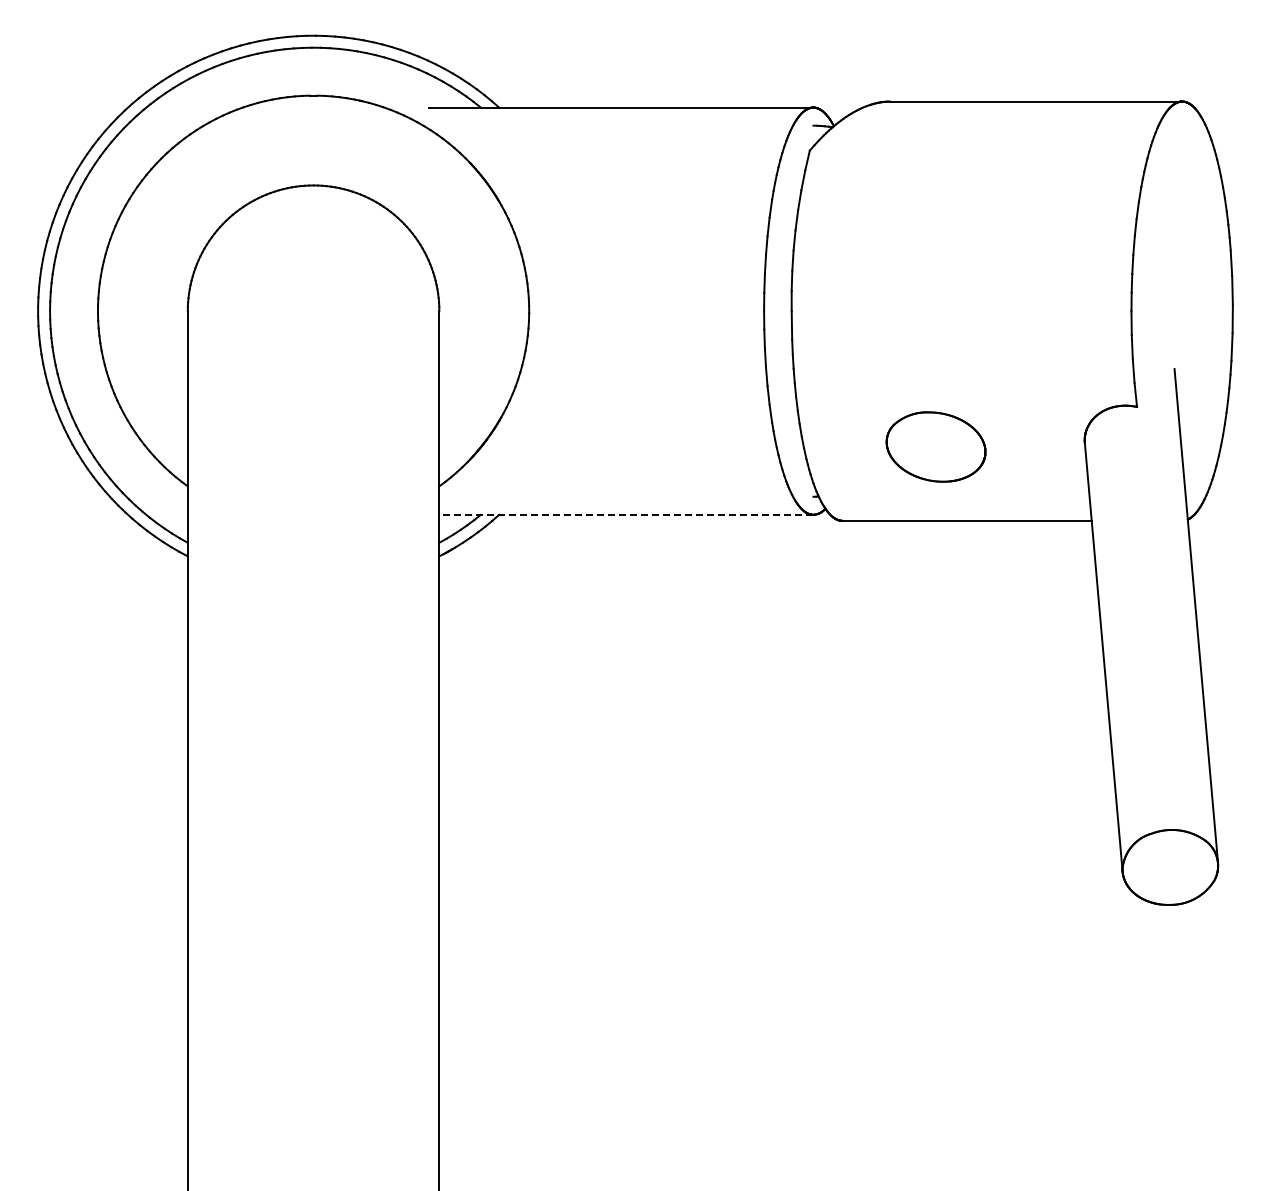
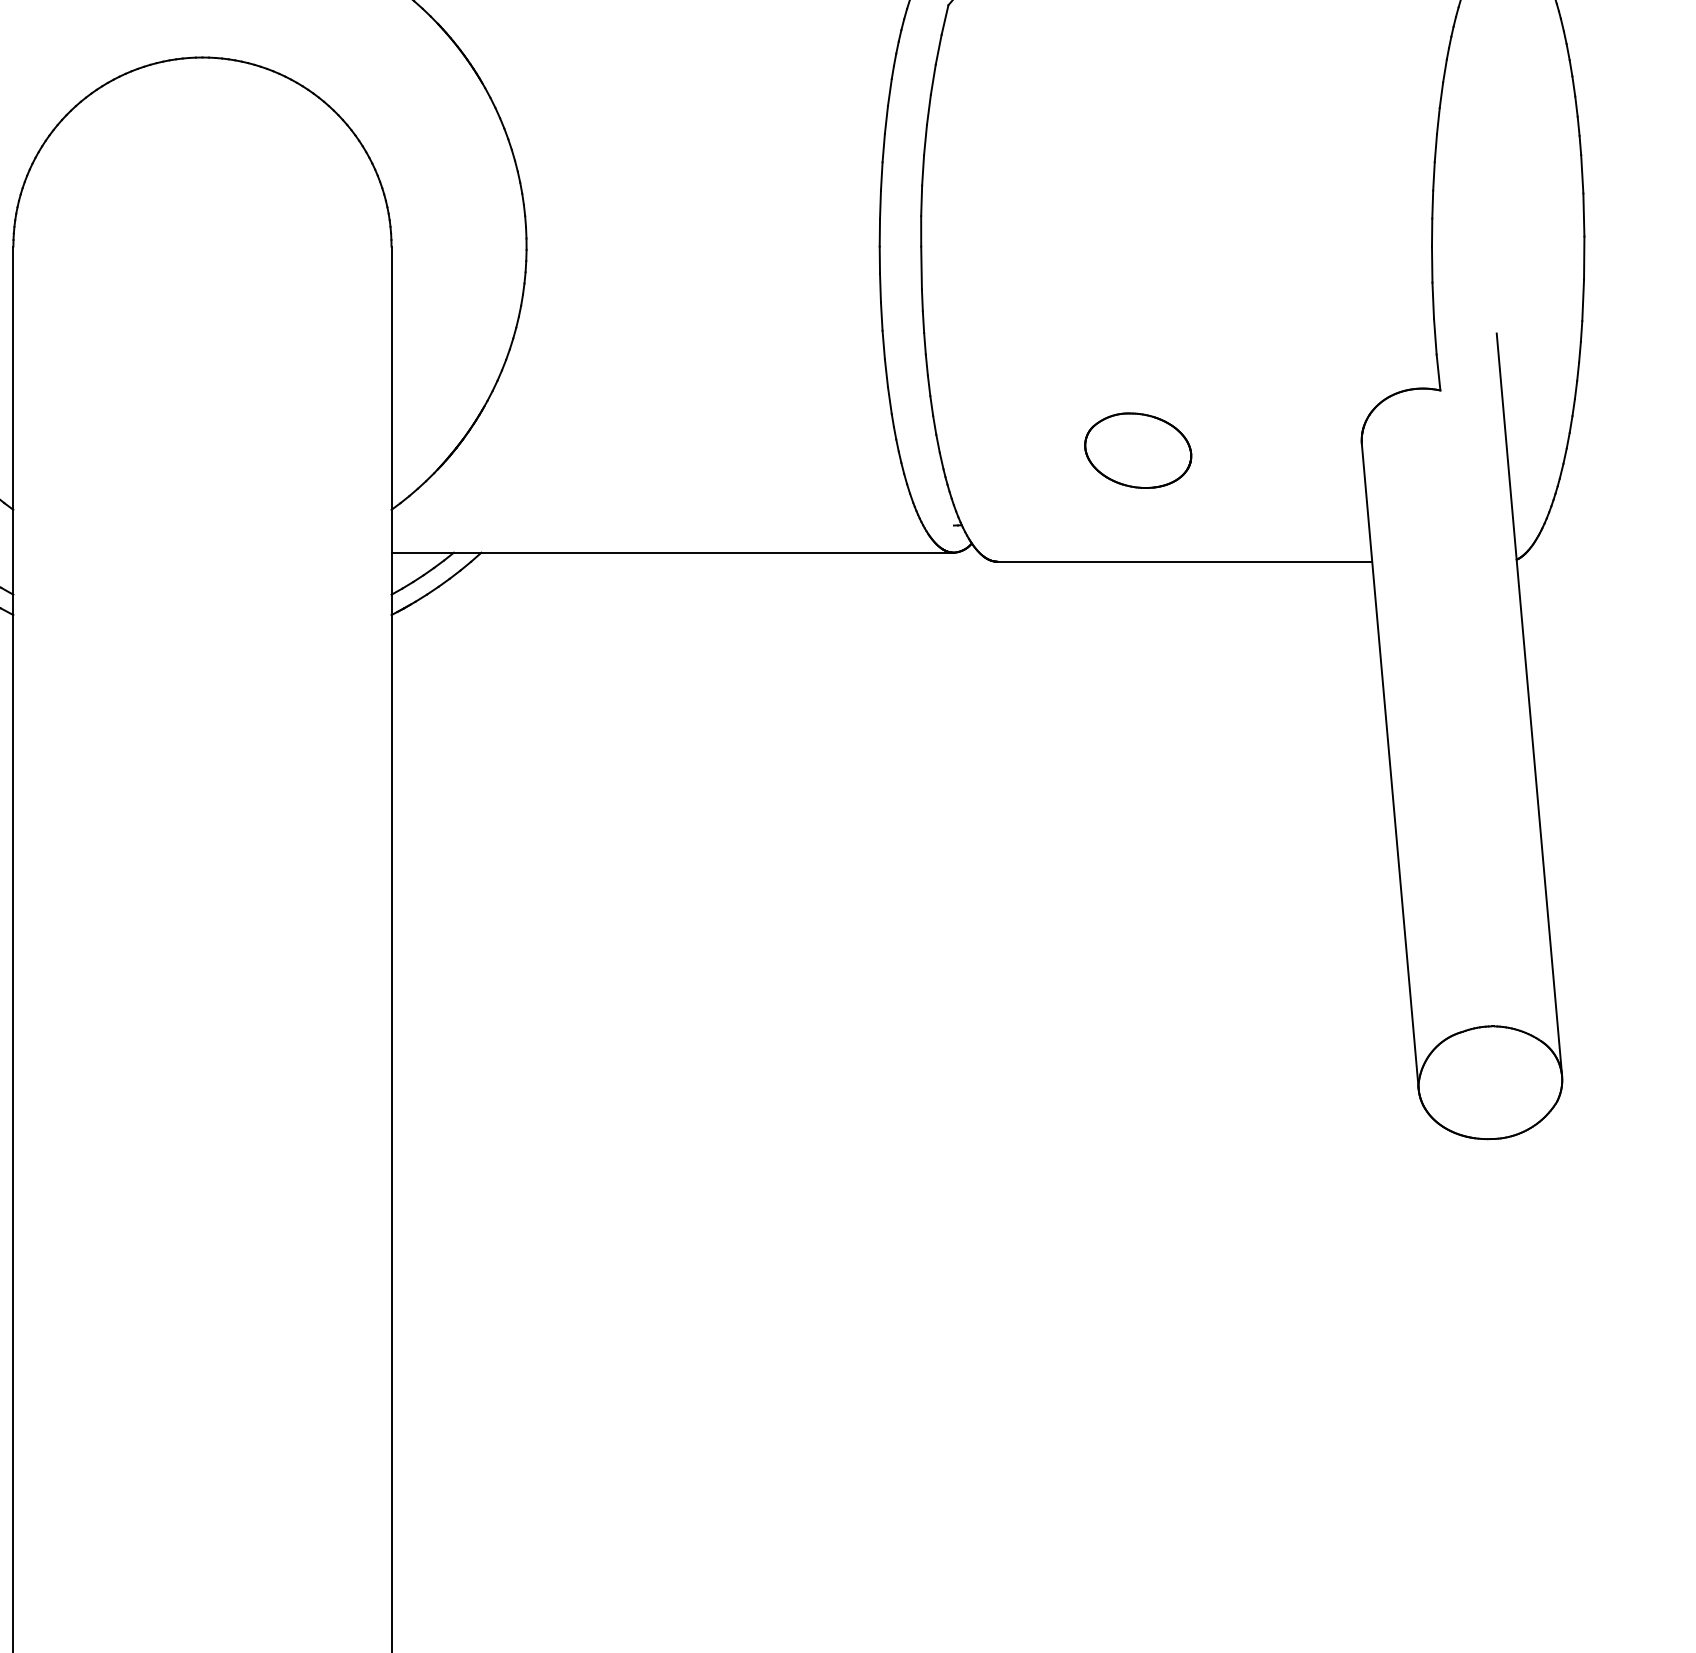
part: (935, 446) -> (1137, 449), size x0.71
line: (626, 514) -> (672, 552), dashed -> solid

